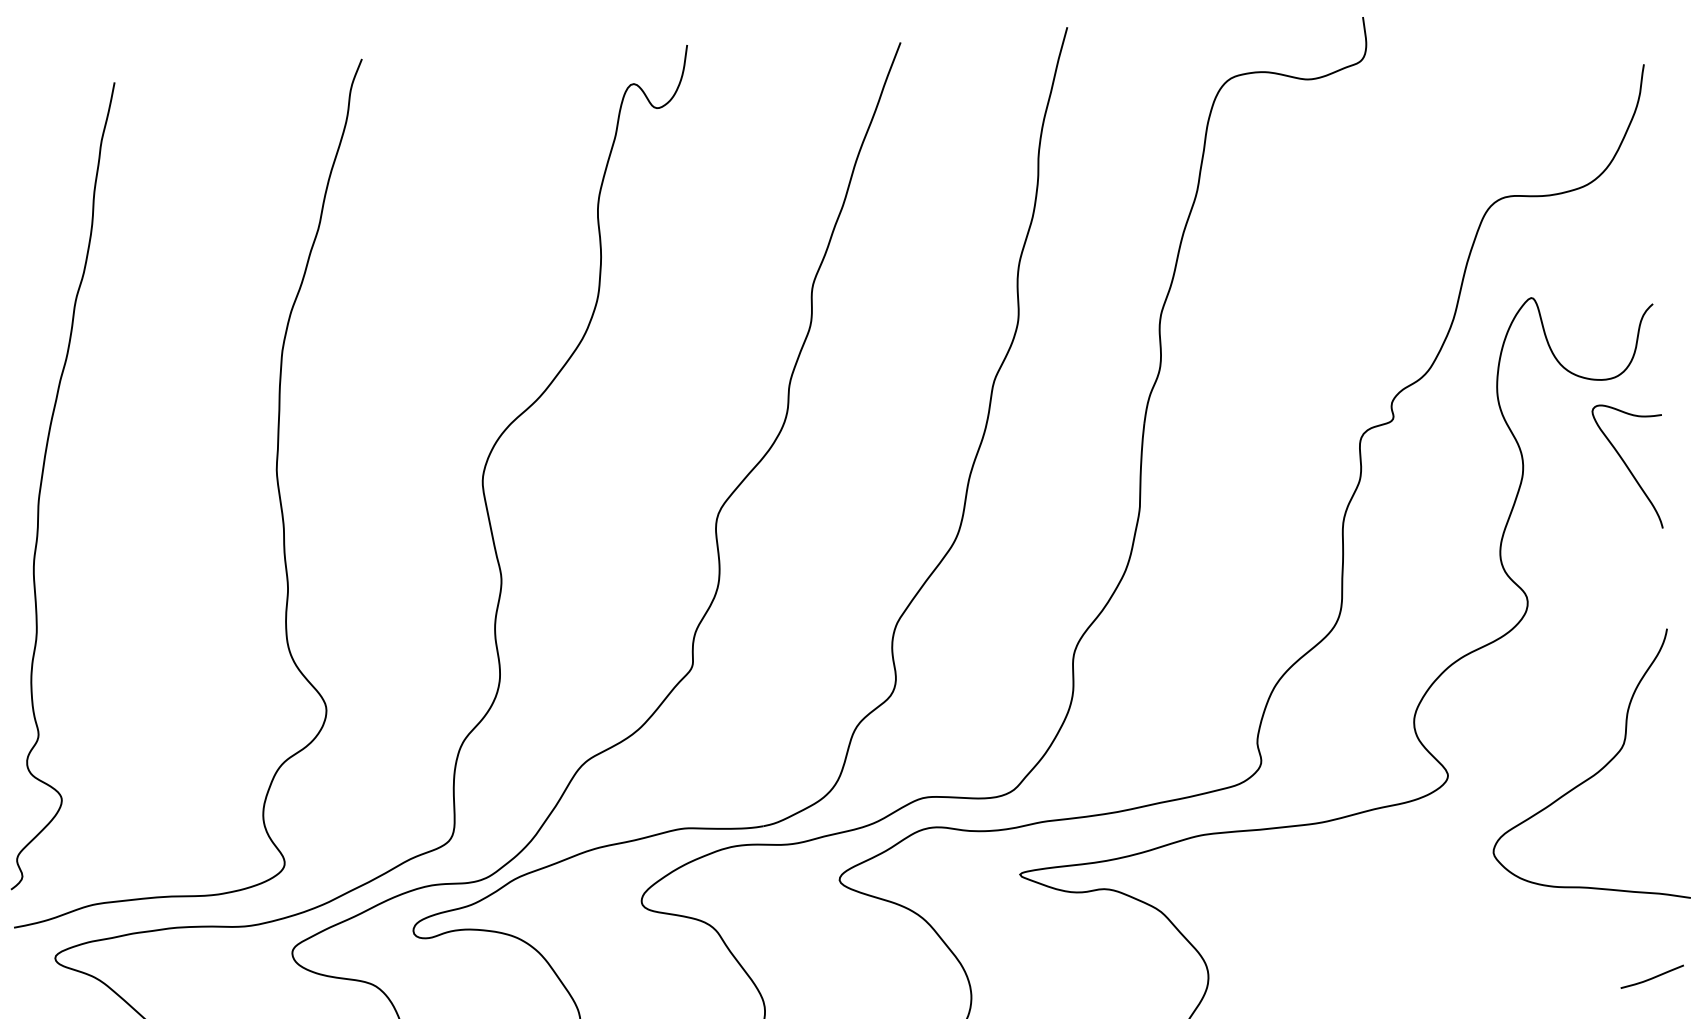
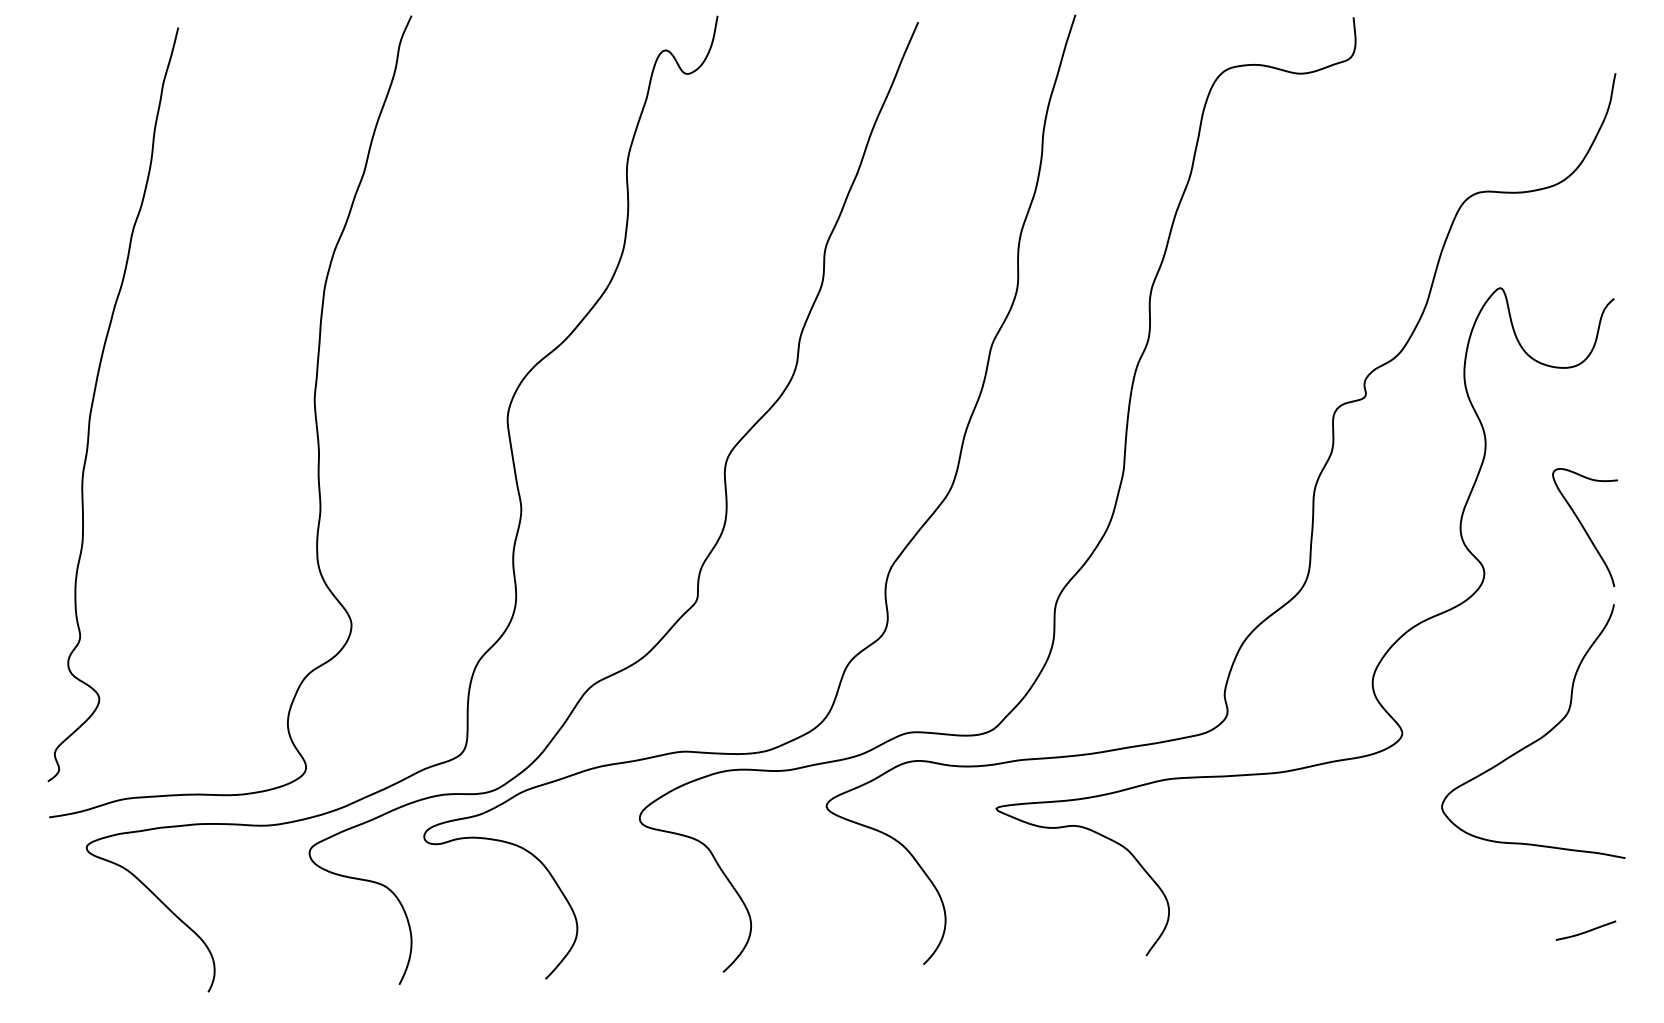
curve: (1628, 466) -> (1584, 527), moved

